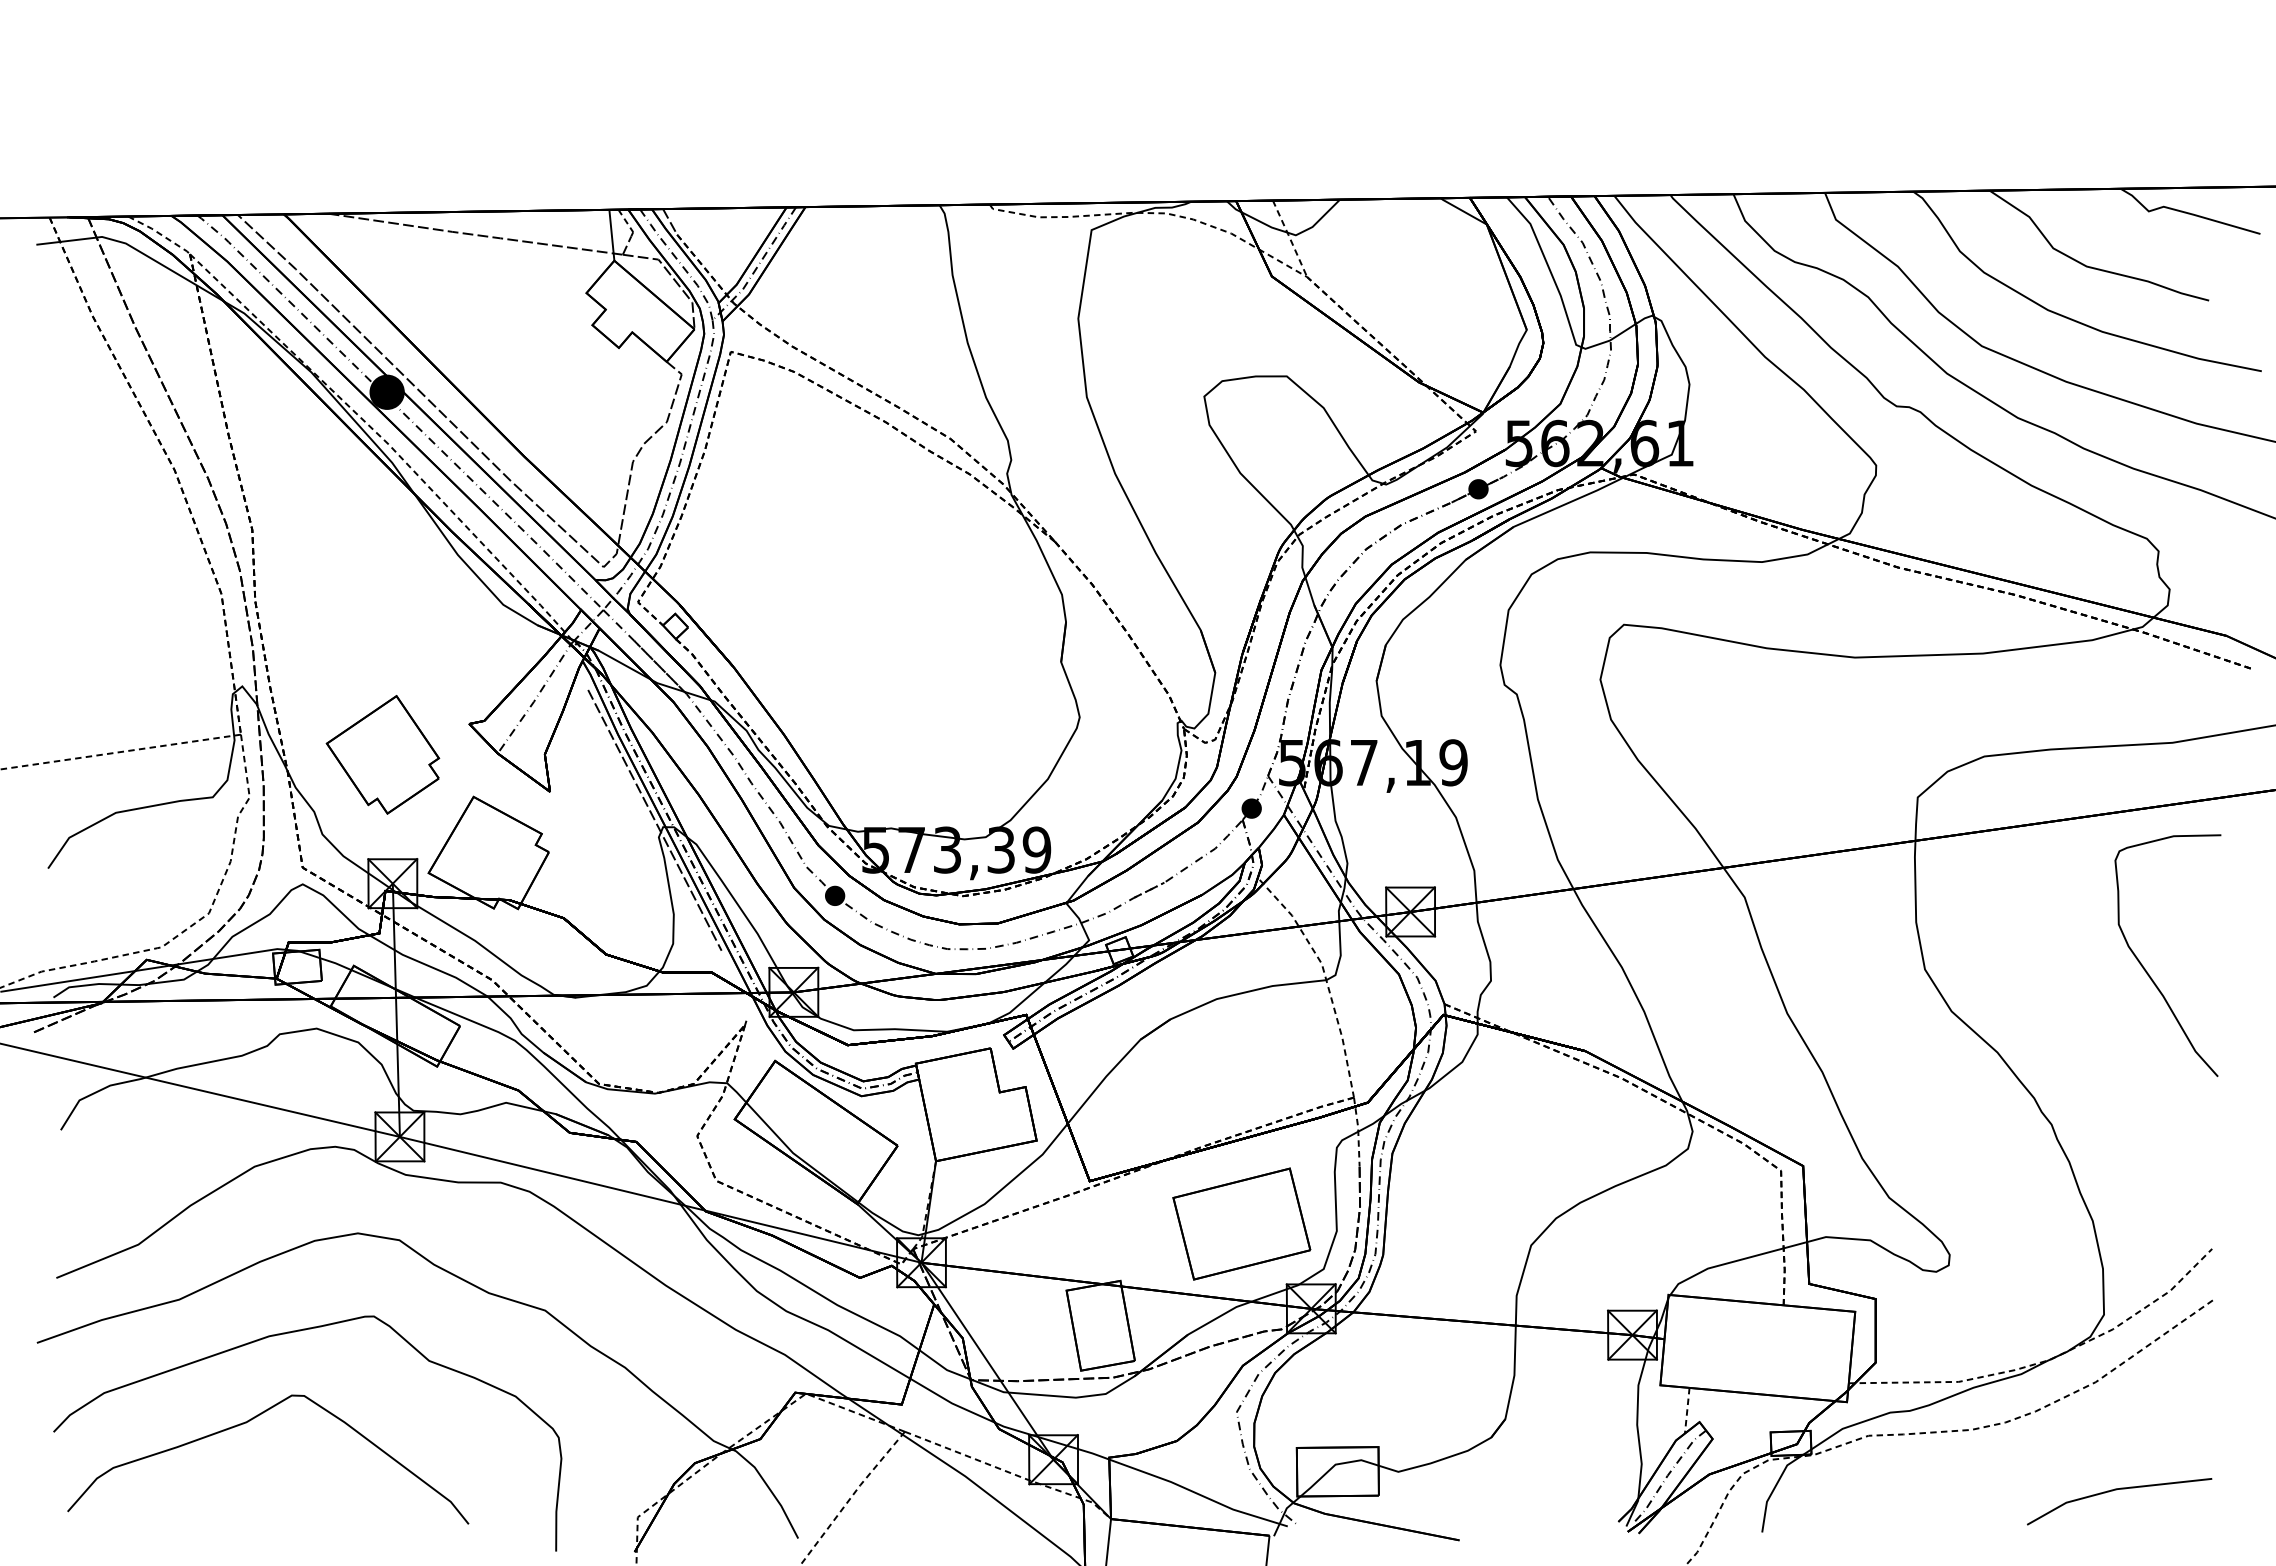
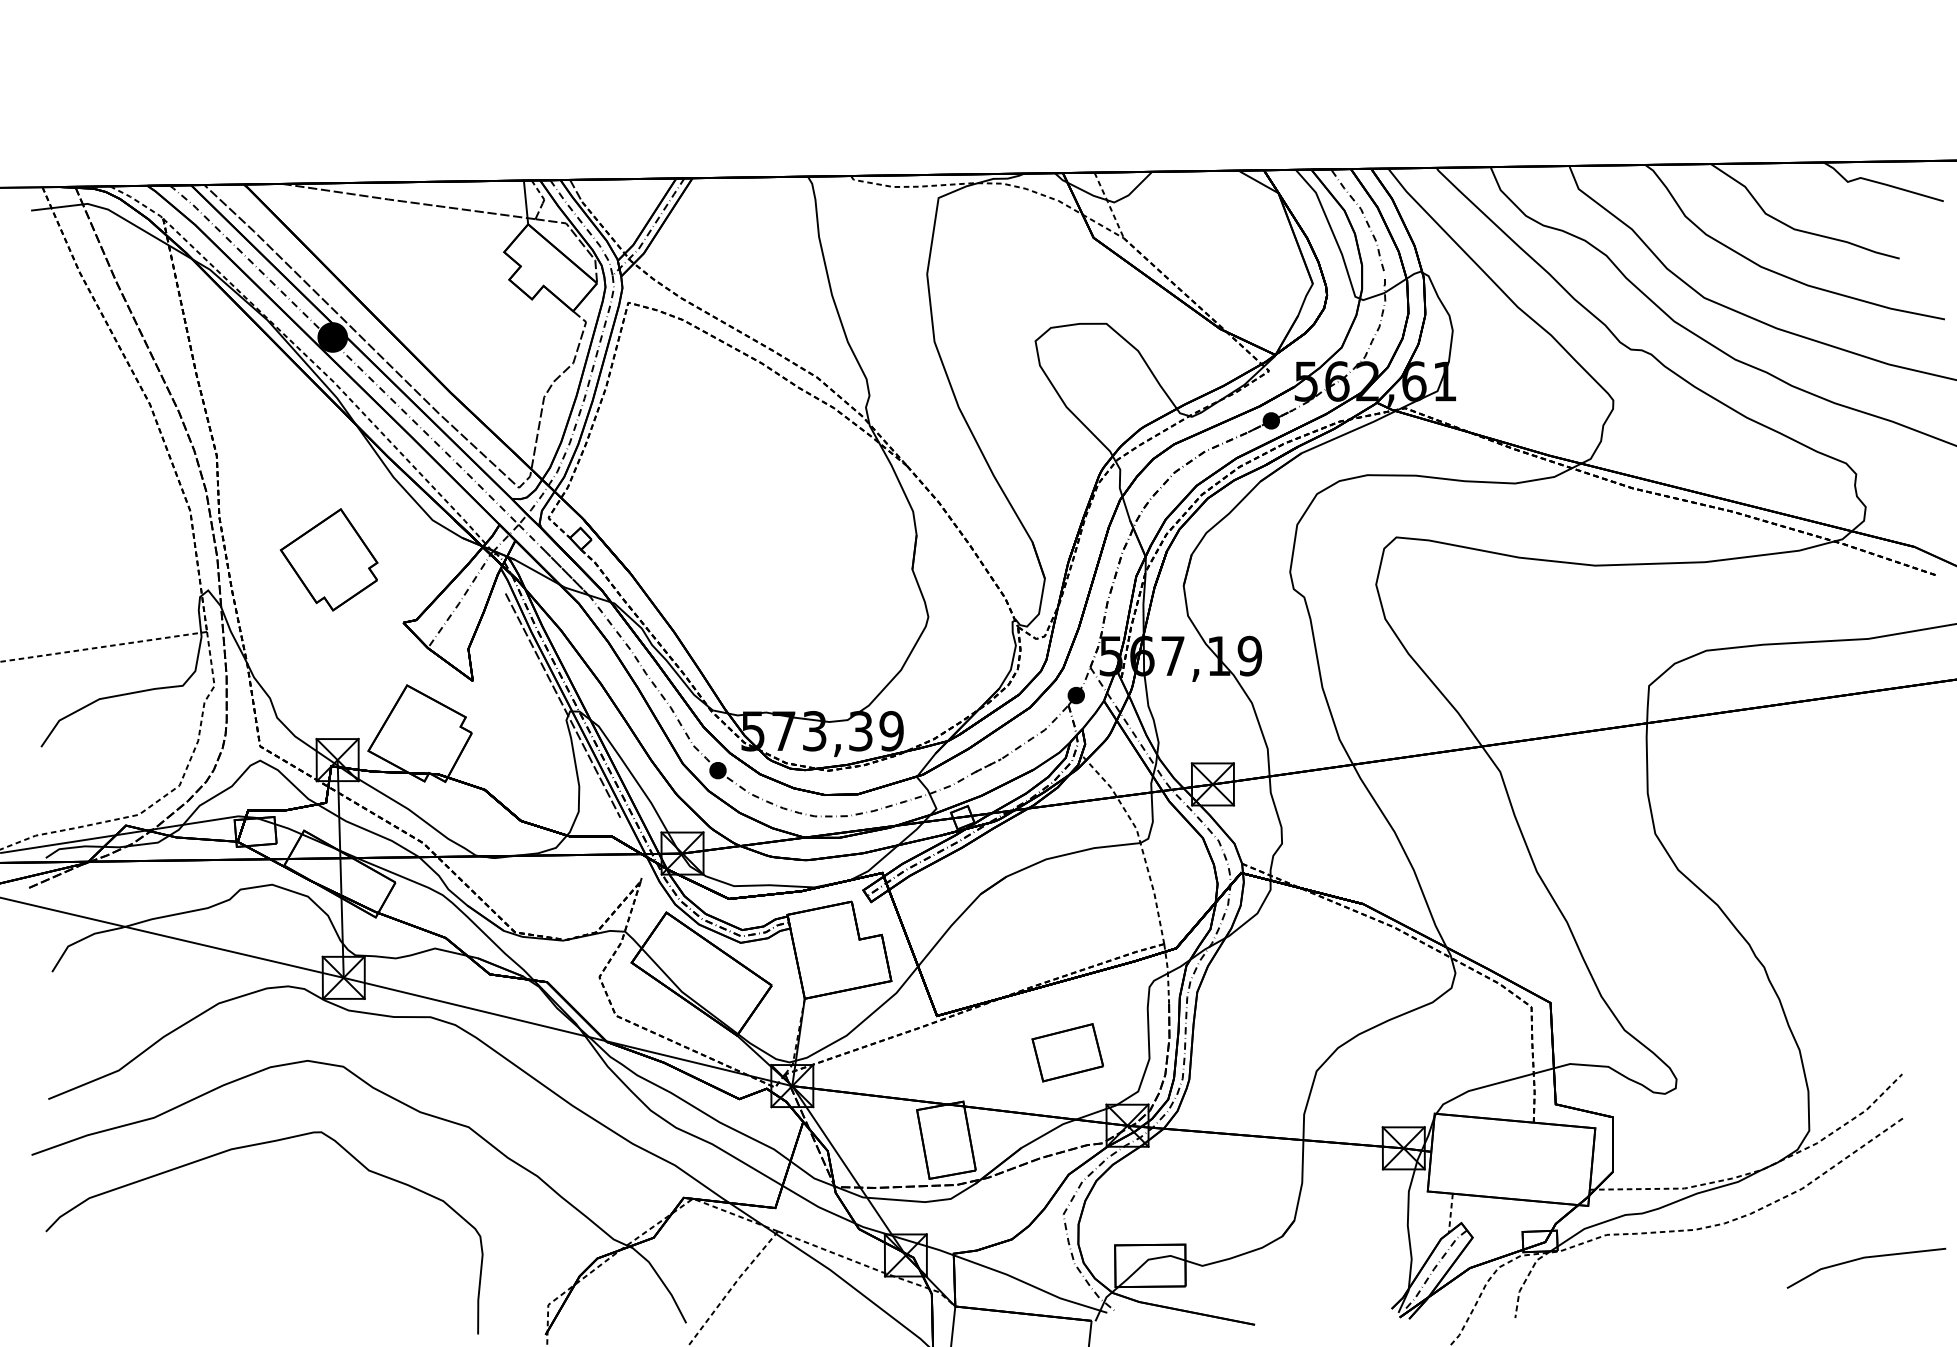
part: (382, 754) -> (328, 559), moved
curve: (2145, 968) -> (1844, 833), removed
part: (1241, 1223) -> (1067, 1052), size x0.6
curve: (248, 1422) -> (213, 1223), removed
line: (1774, 1488) -> (1525, 1280), solid -> dashed
line: (2116, 1490) -> (1863, 1258), moved

